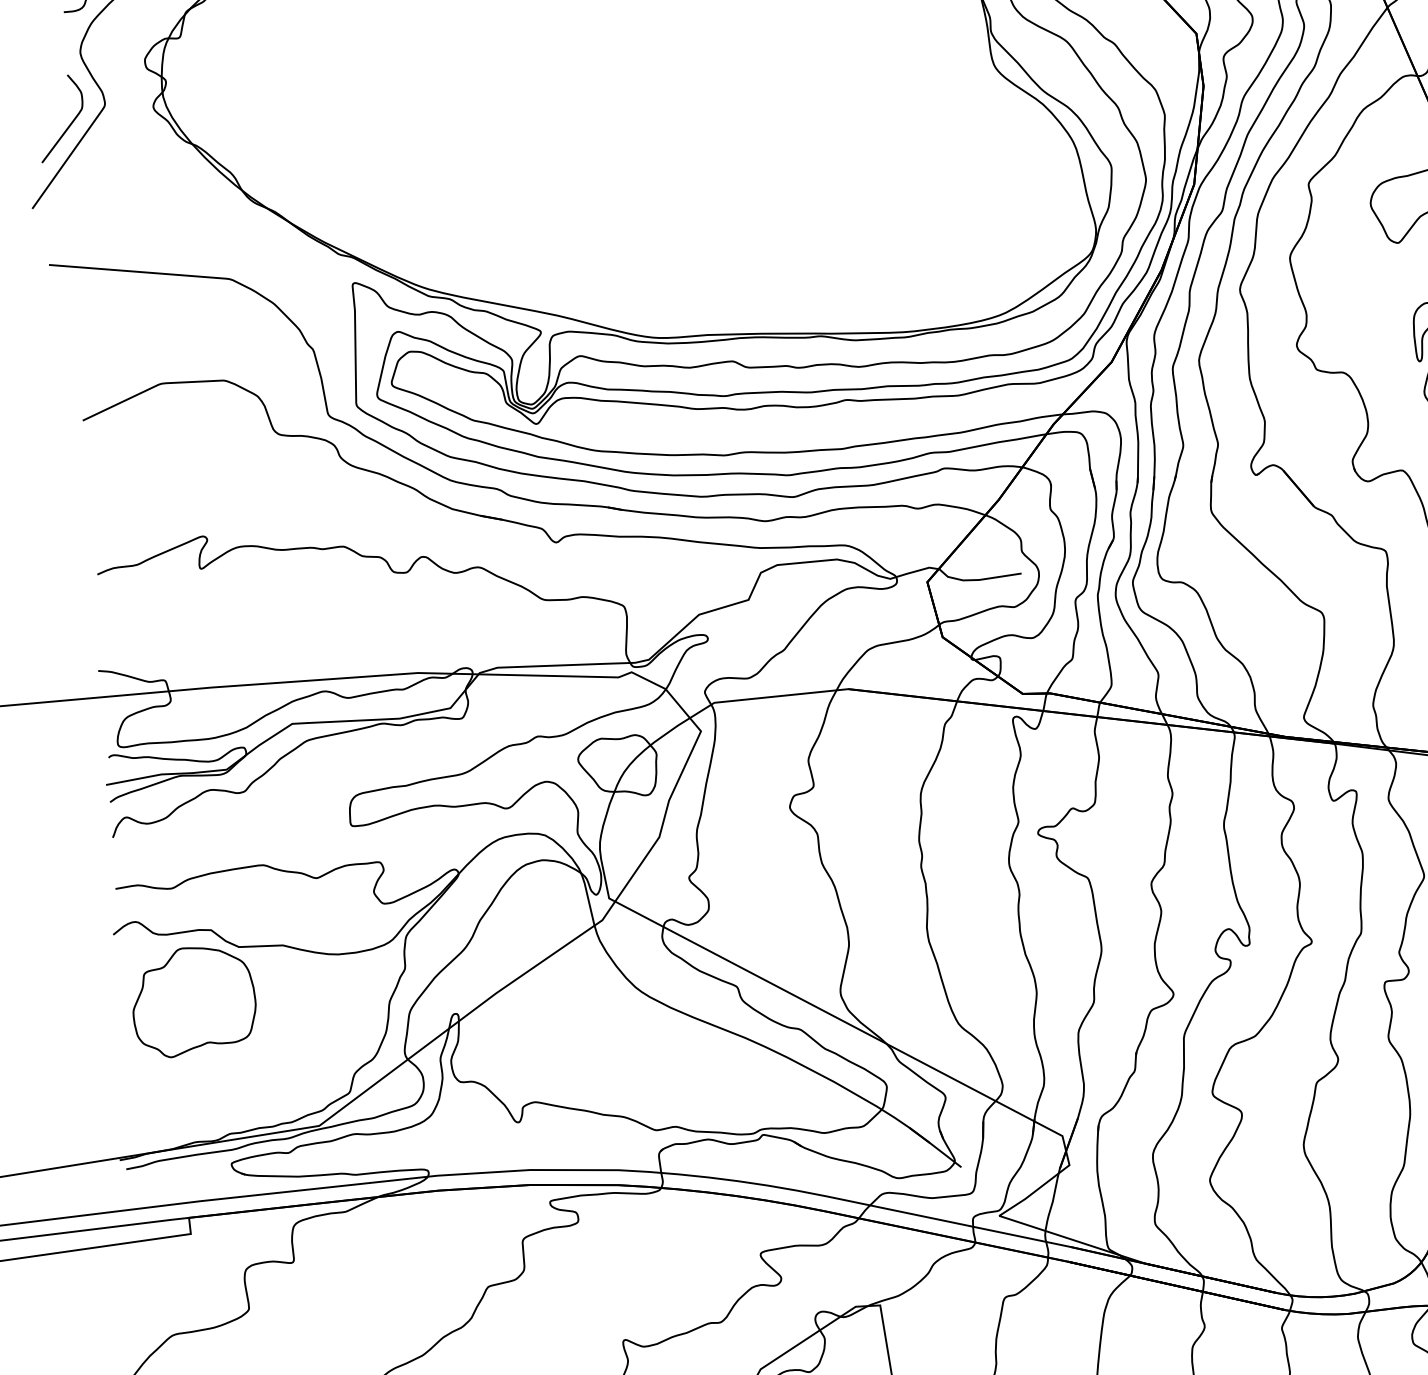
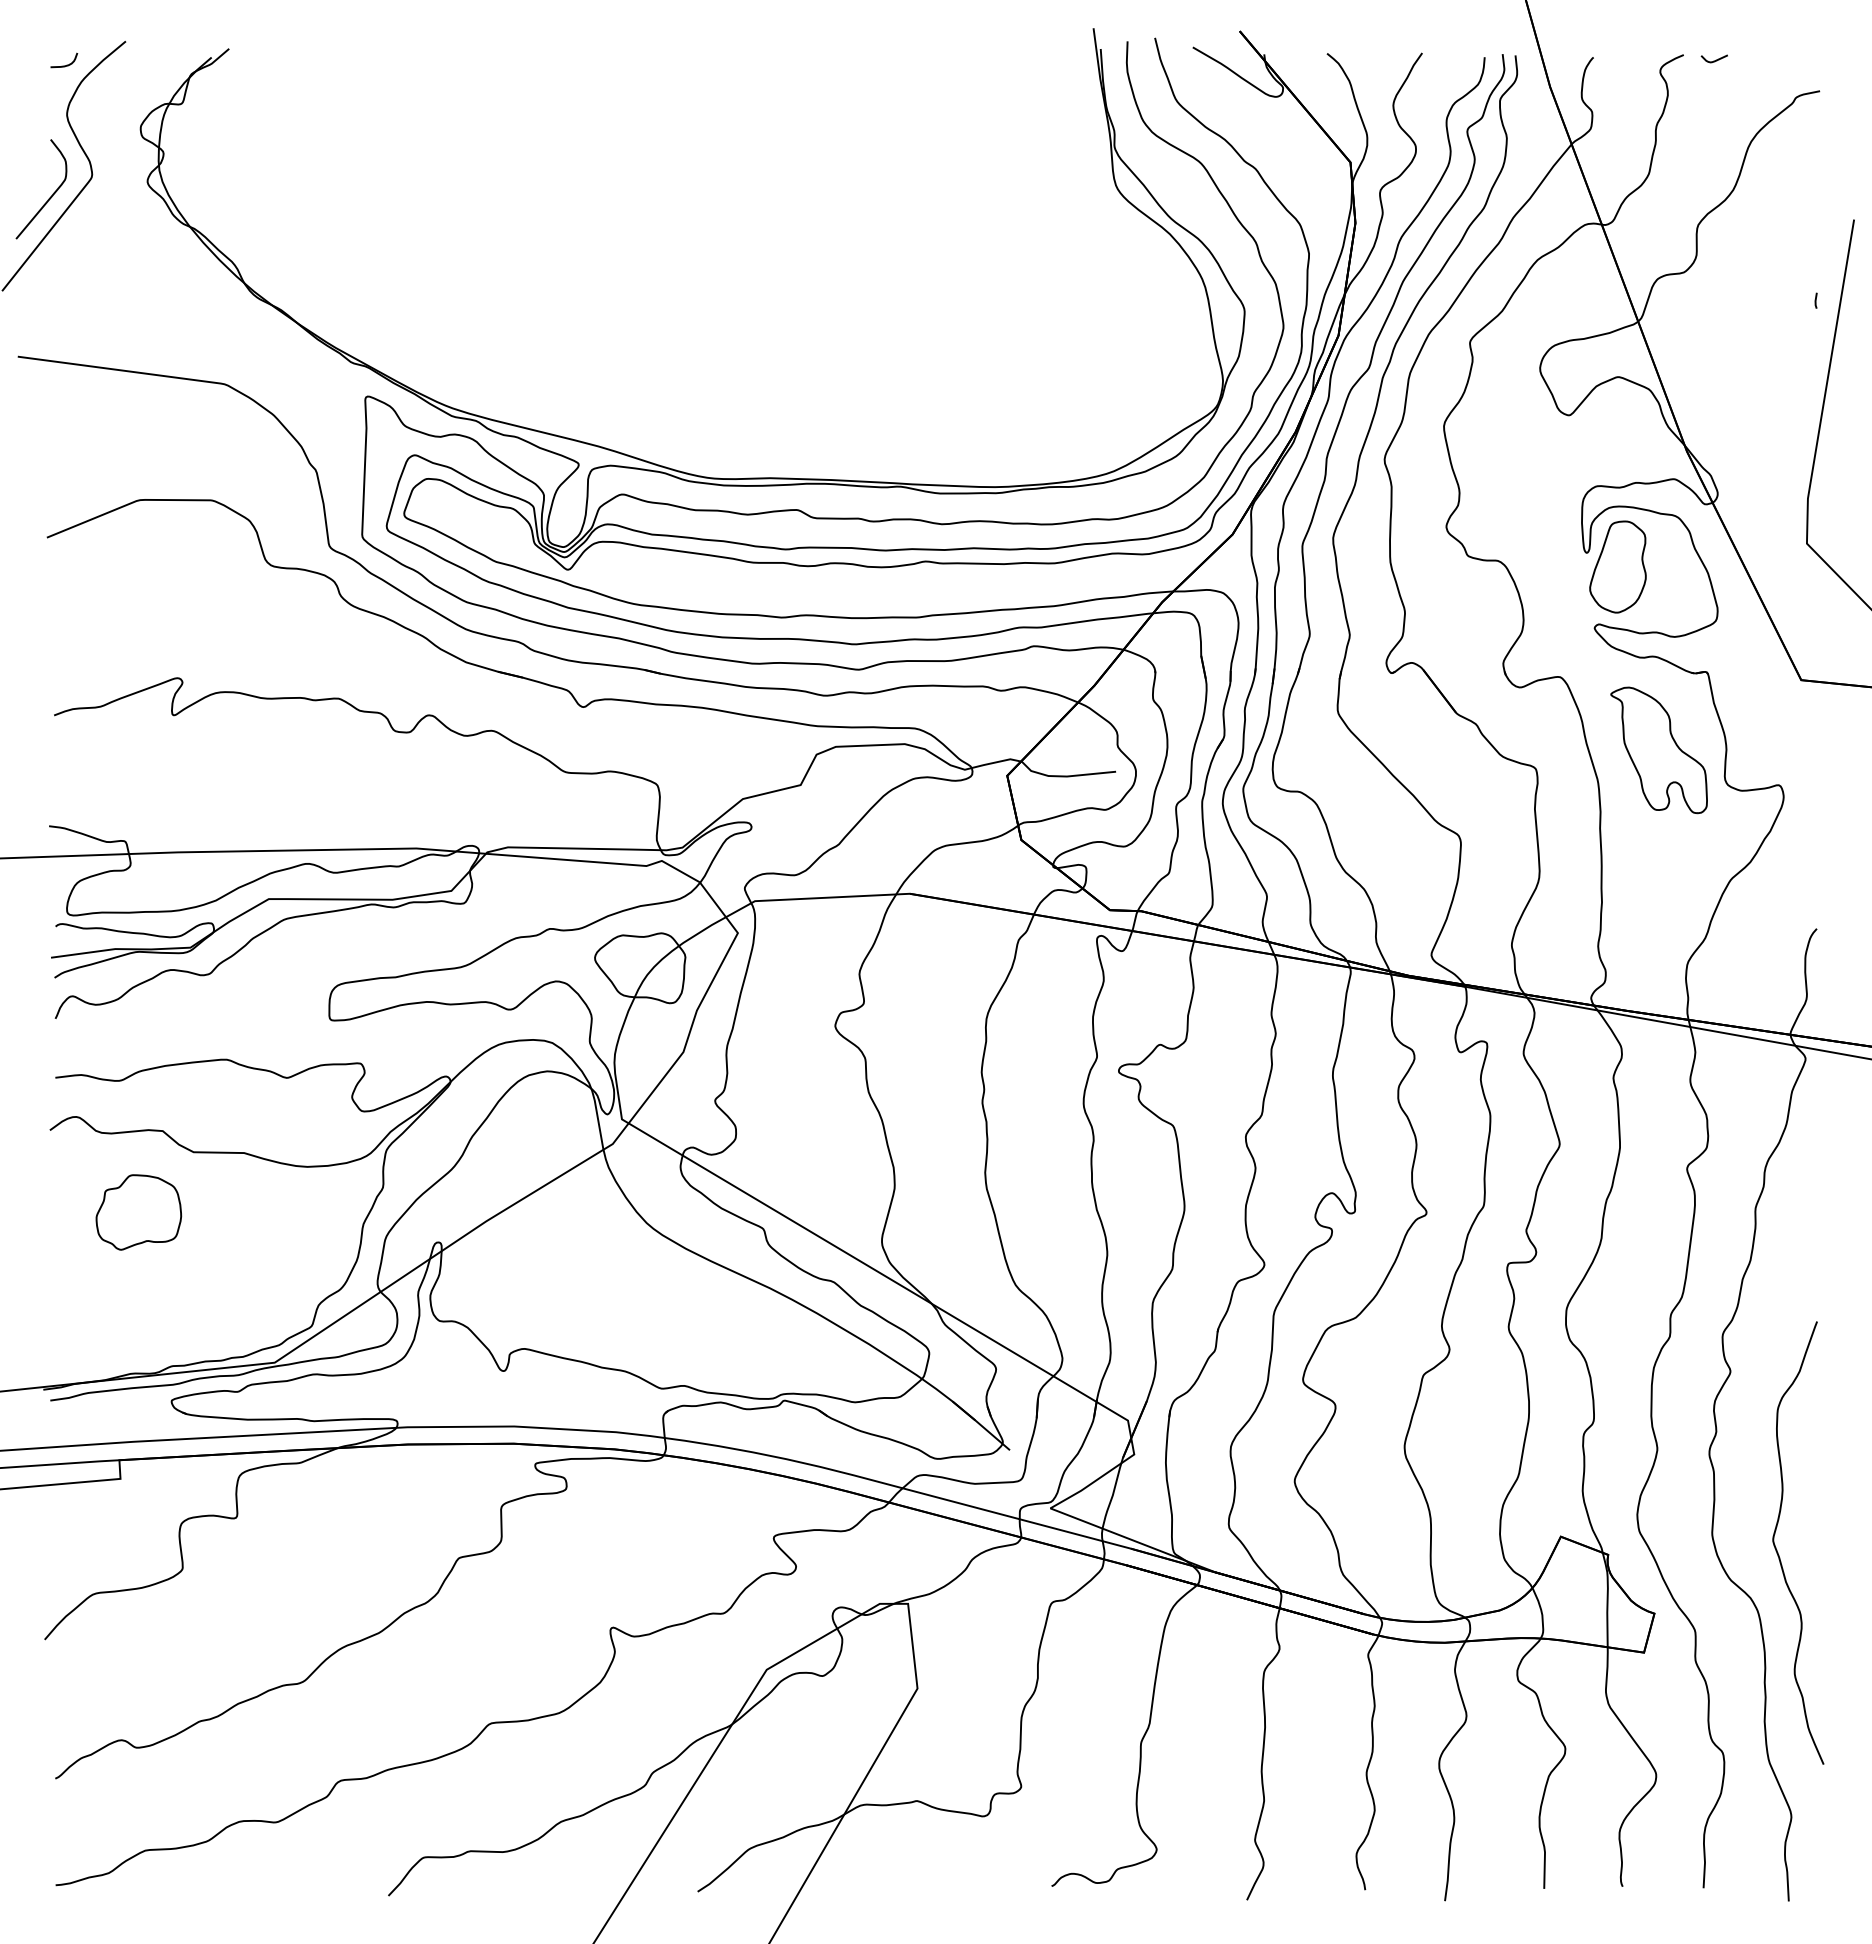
part: (193, 1001) -> (138, 1212), size x0.6

